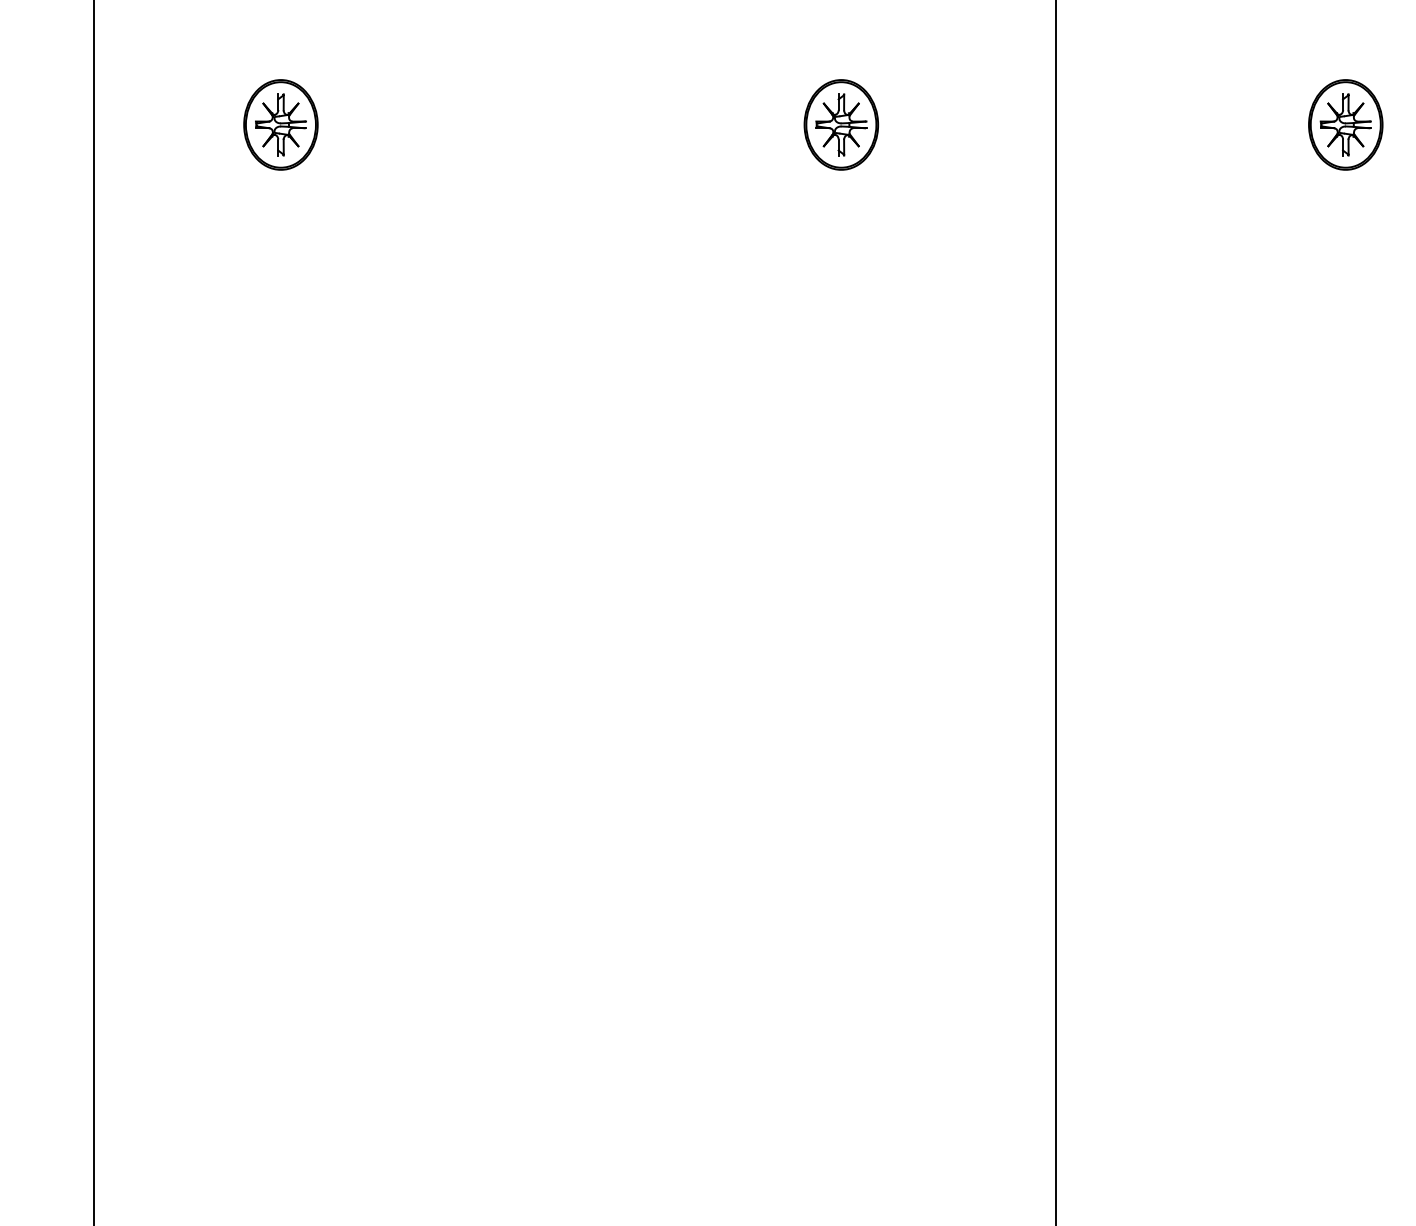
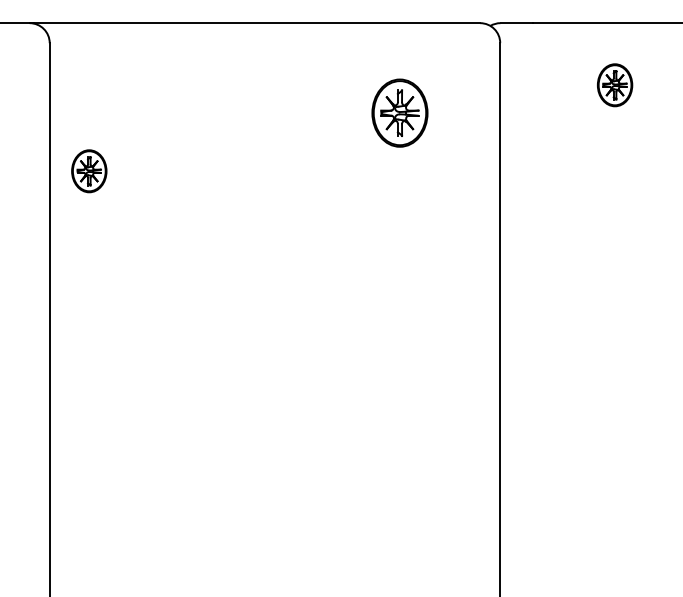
part: (281, 125) -> (89, 171), moved
part: (840, 125) -> (399, 113), size x1.6
part: (1346, 125) -> (615, 85), moved

